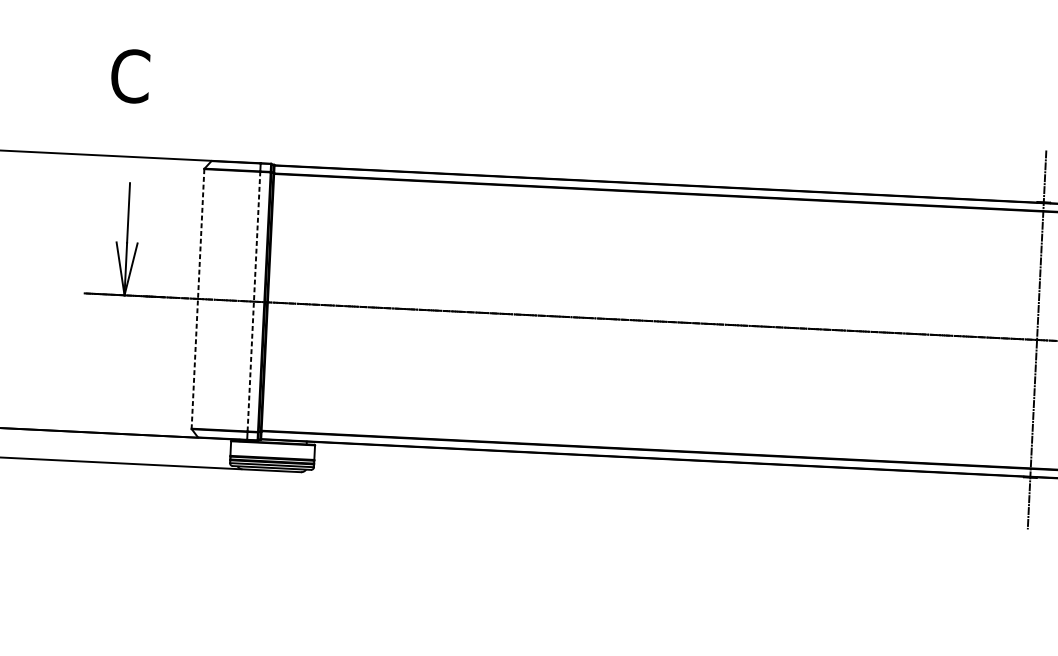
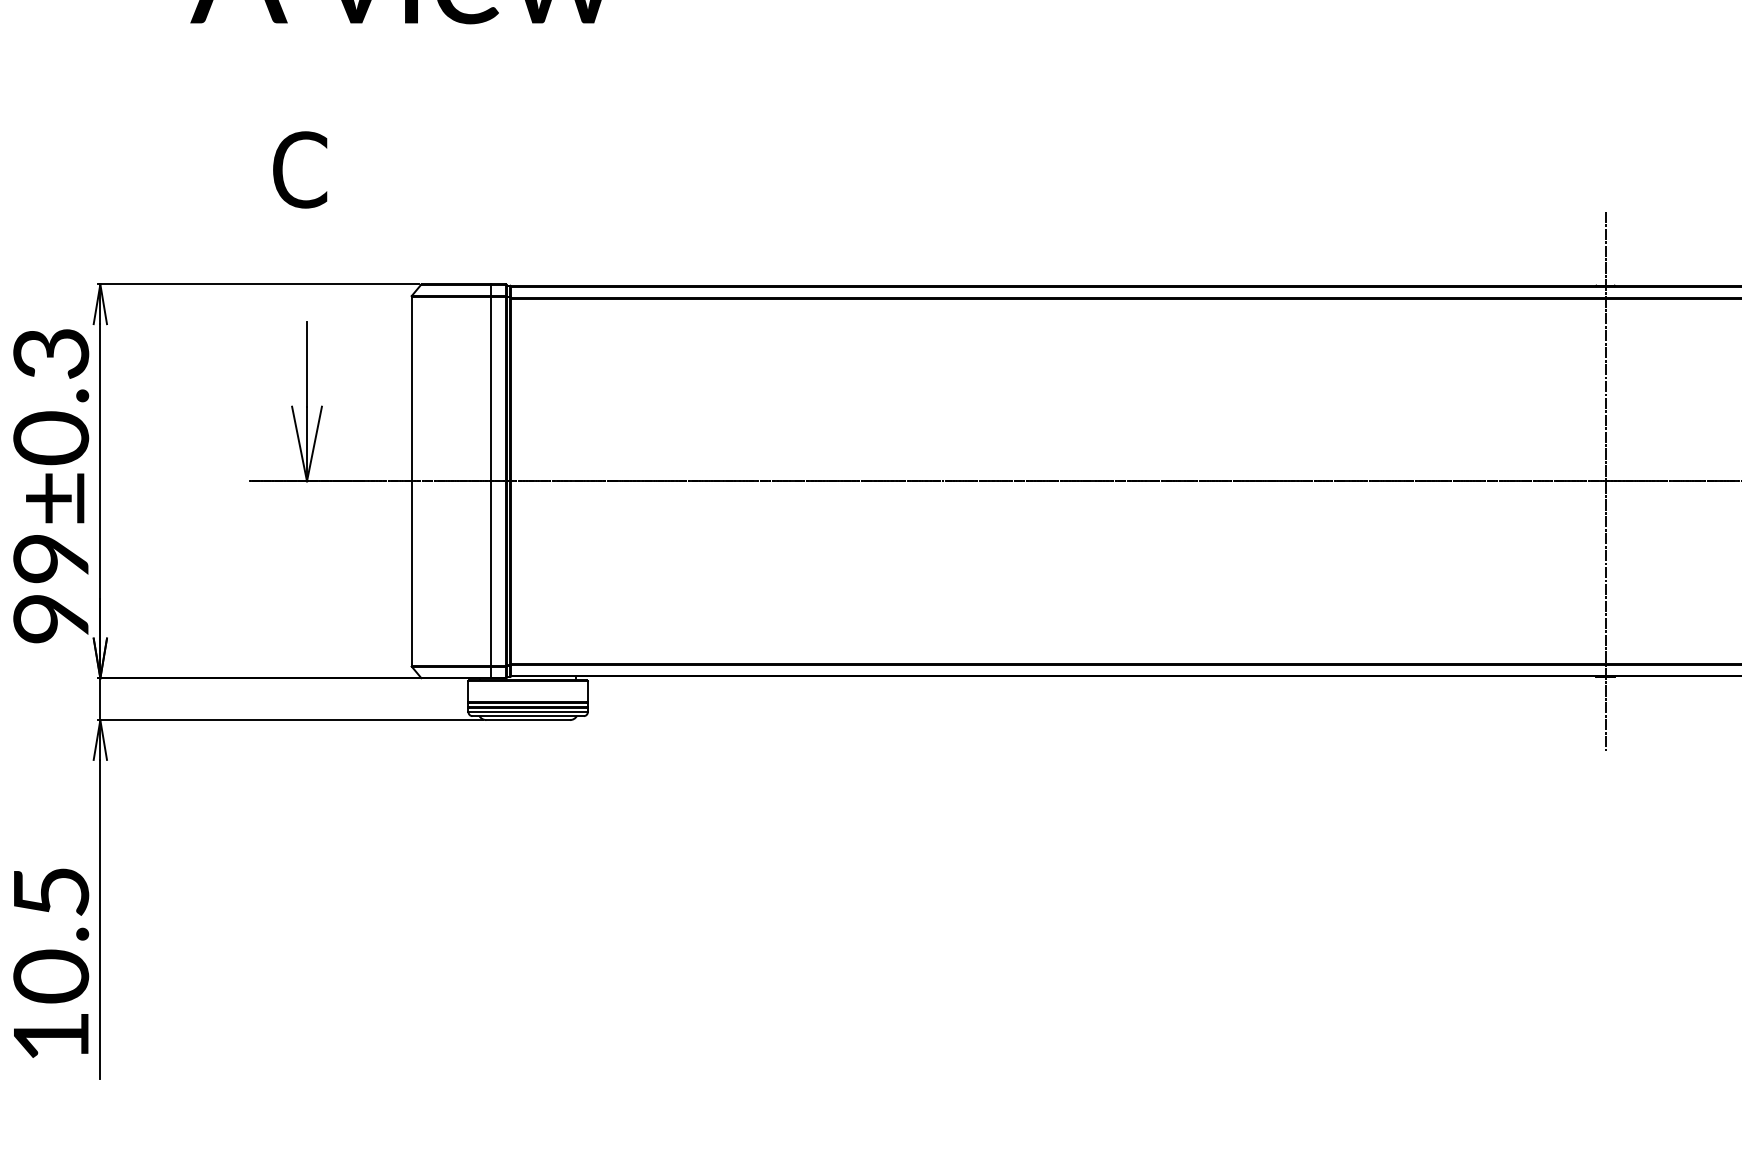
line: (197, 299) -> (411, 481), dashed -> solid
line: (254, 301) -> (491, 481), dashed -> solid

